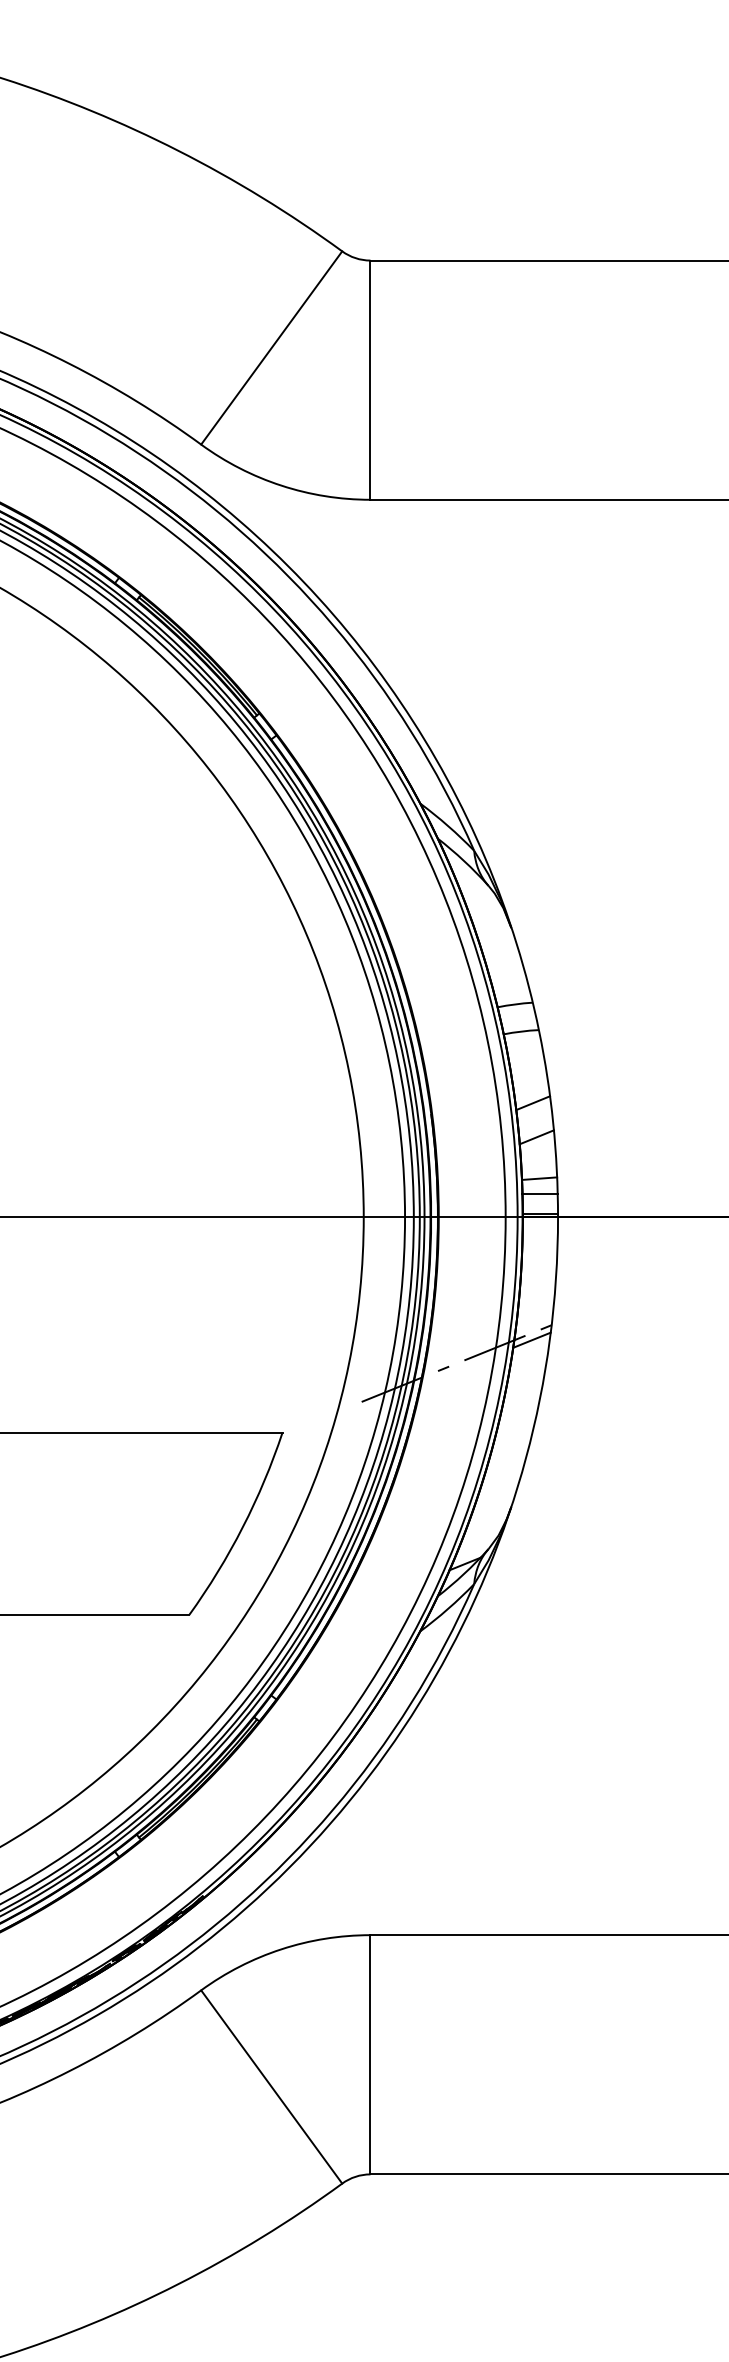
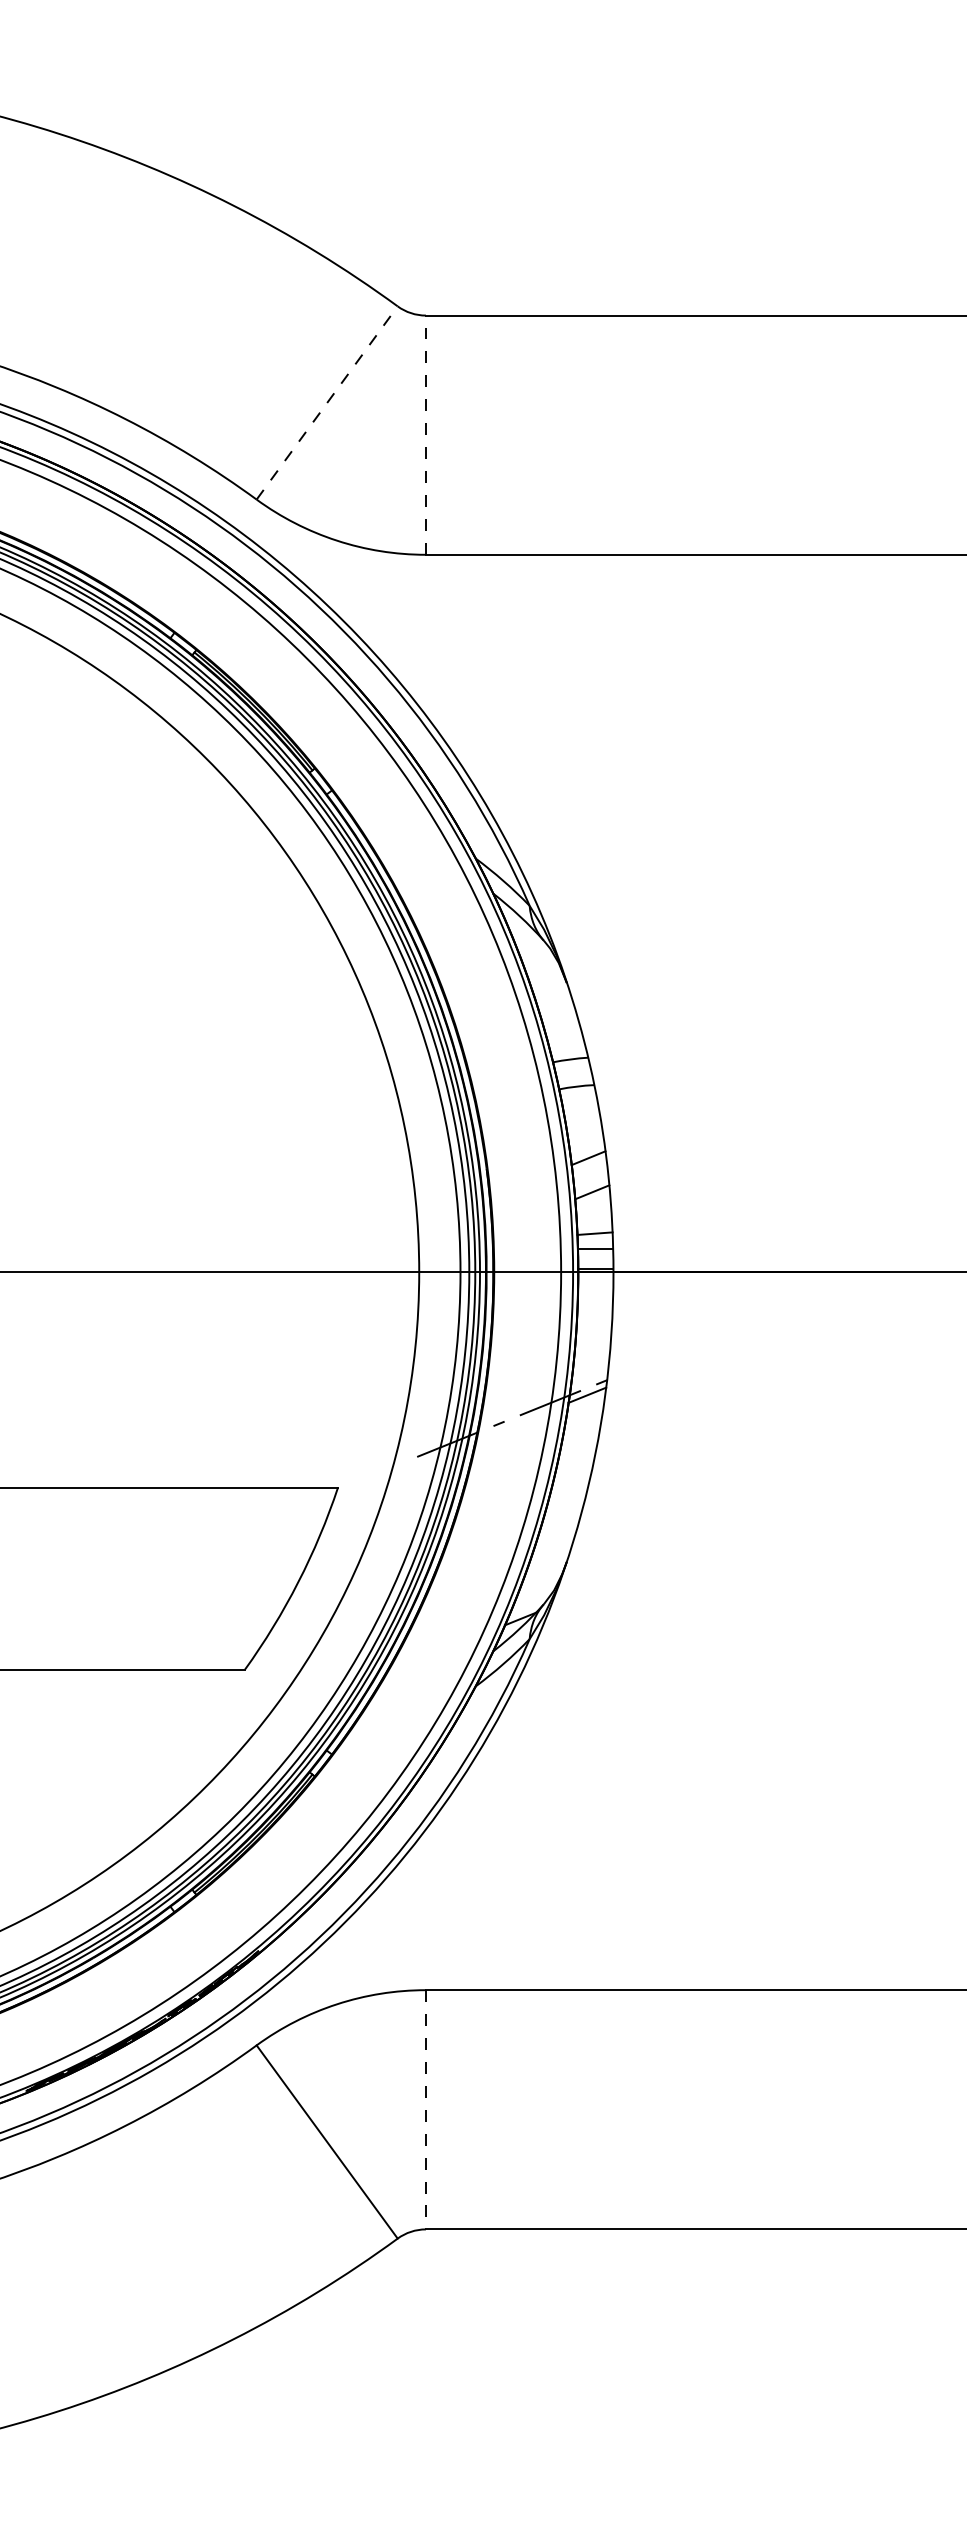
line: (272, 347) -> (327, 402), solid -> dashed
line: (370, 380) -> (425, 435), solid -> dashed
line: (370, 2054) -> (425, 2109), solid -> dashed

